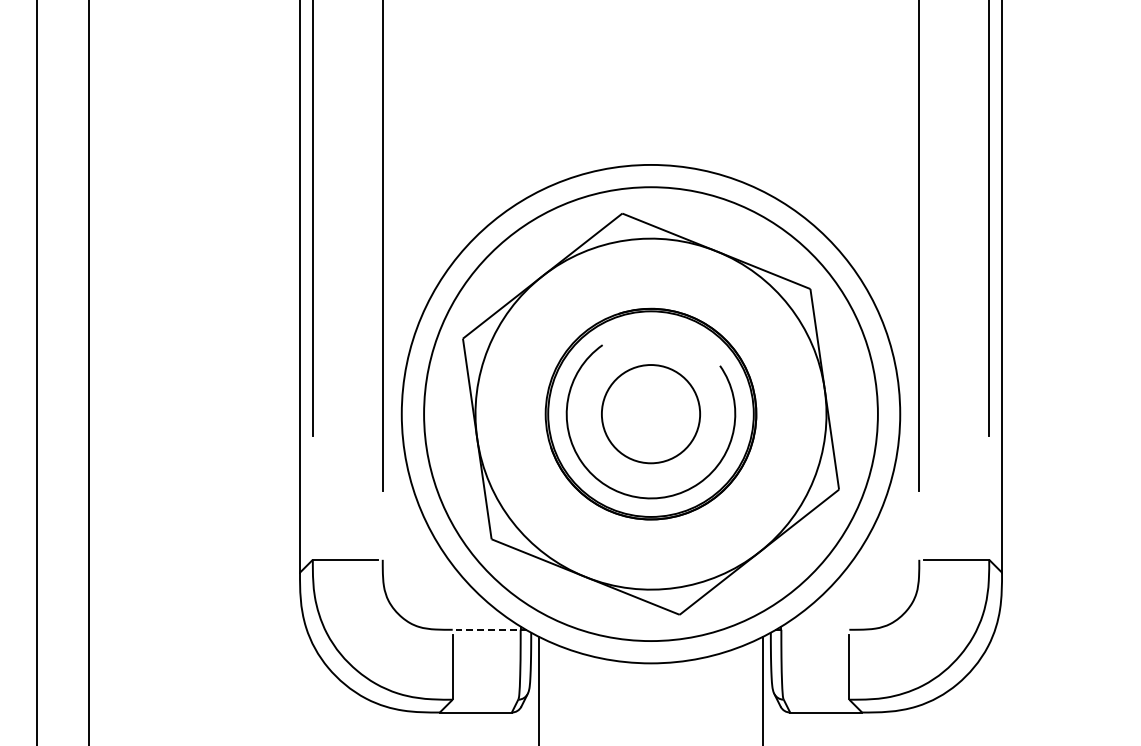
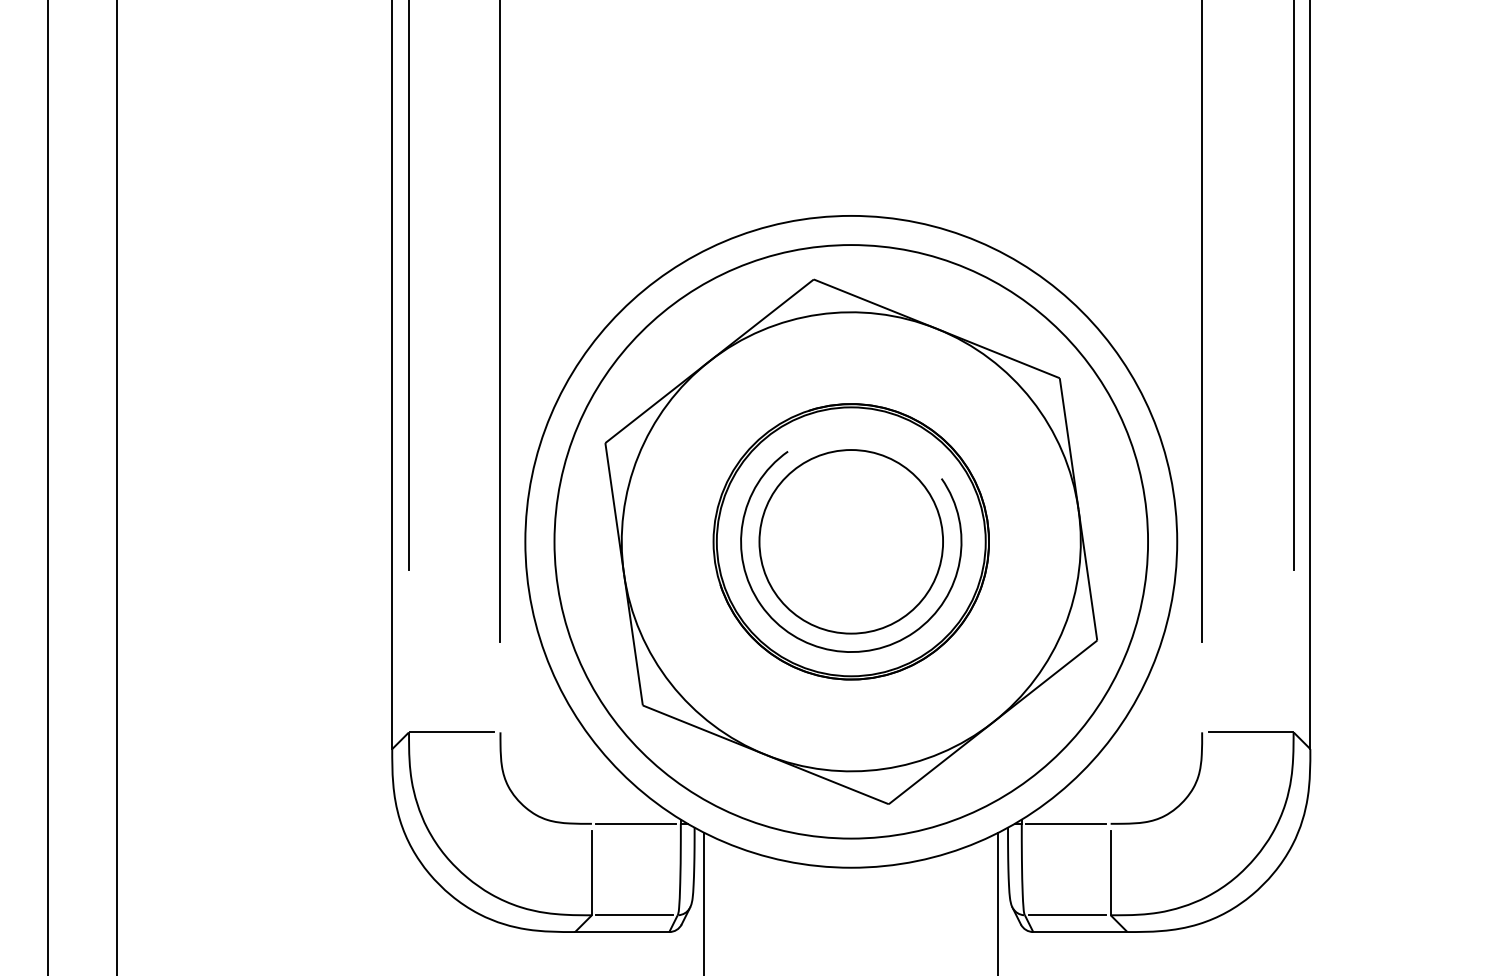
circle: (650, 413) -> (850, 540), size x1.43
line: (486, 629) -> (636, 823), dashed -> solid
line: (814, 629) -> (1065, 823), added
line: (485, 699) -> (634, 914), added
line: (816, 699) -> (1067, 914), added

